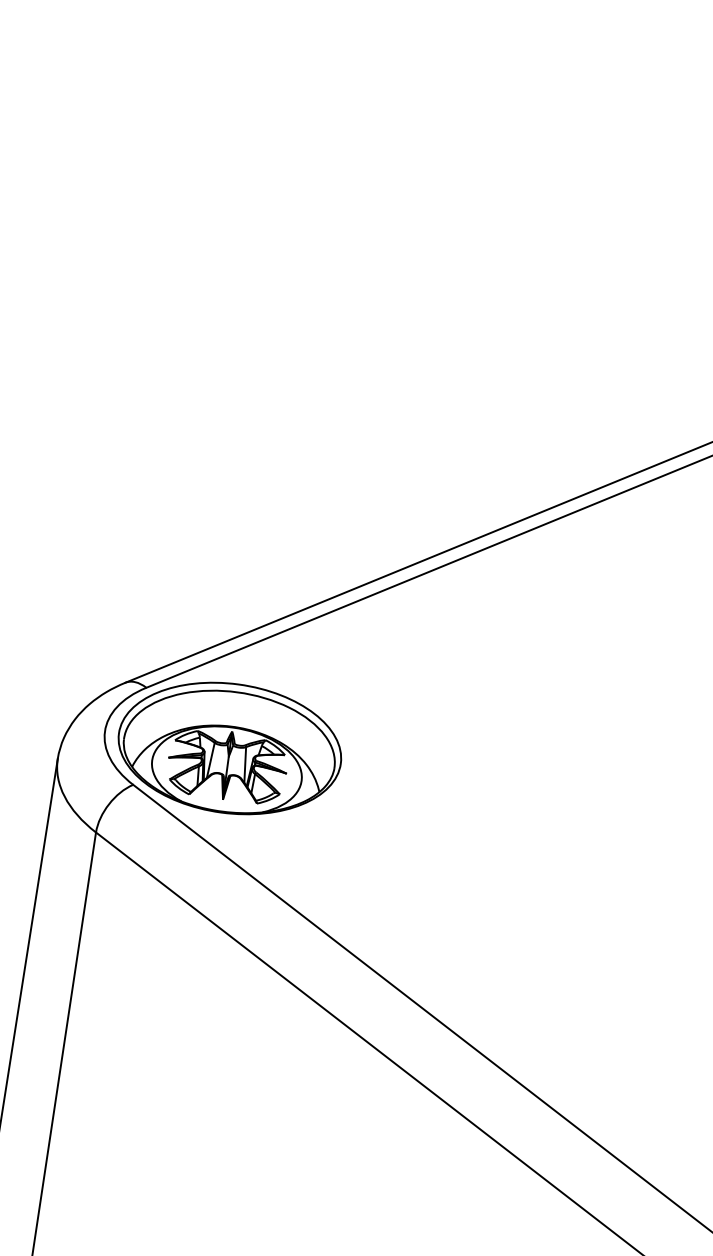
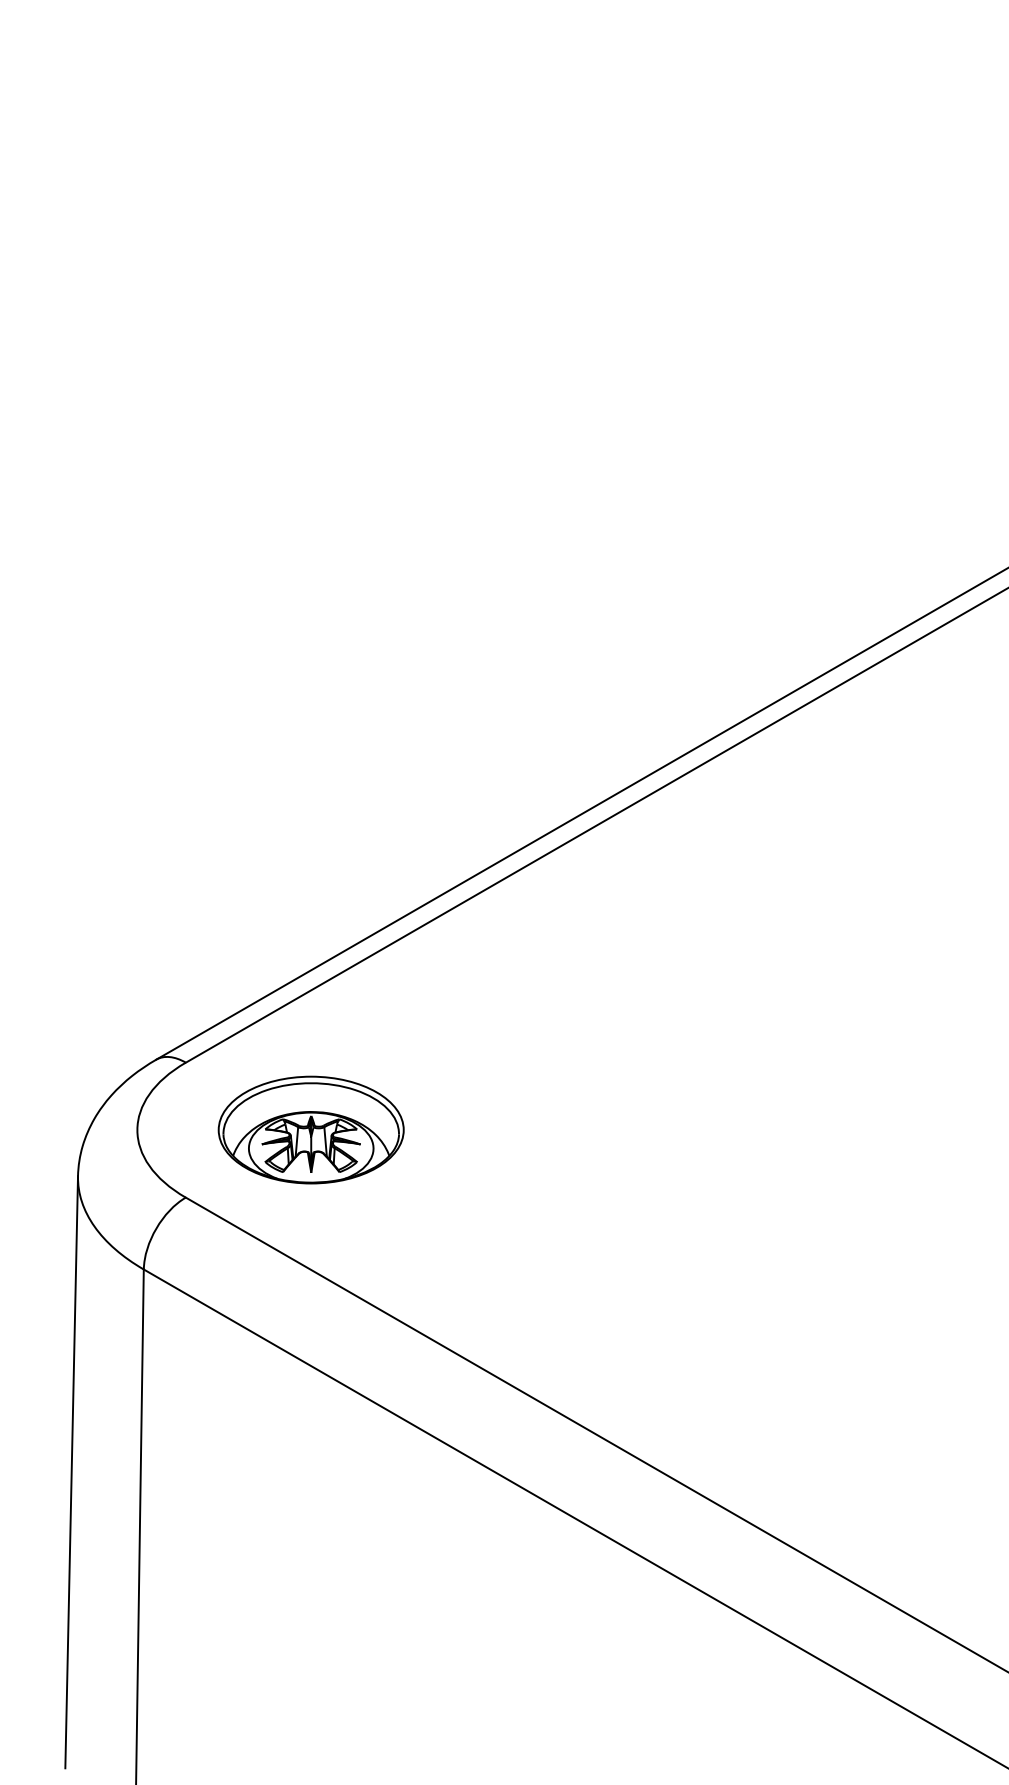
part: (230, 748) -> (311, 1129), size x0.6

